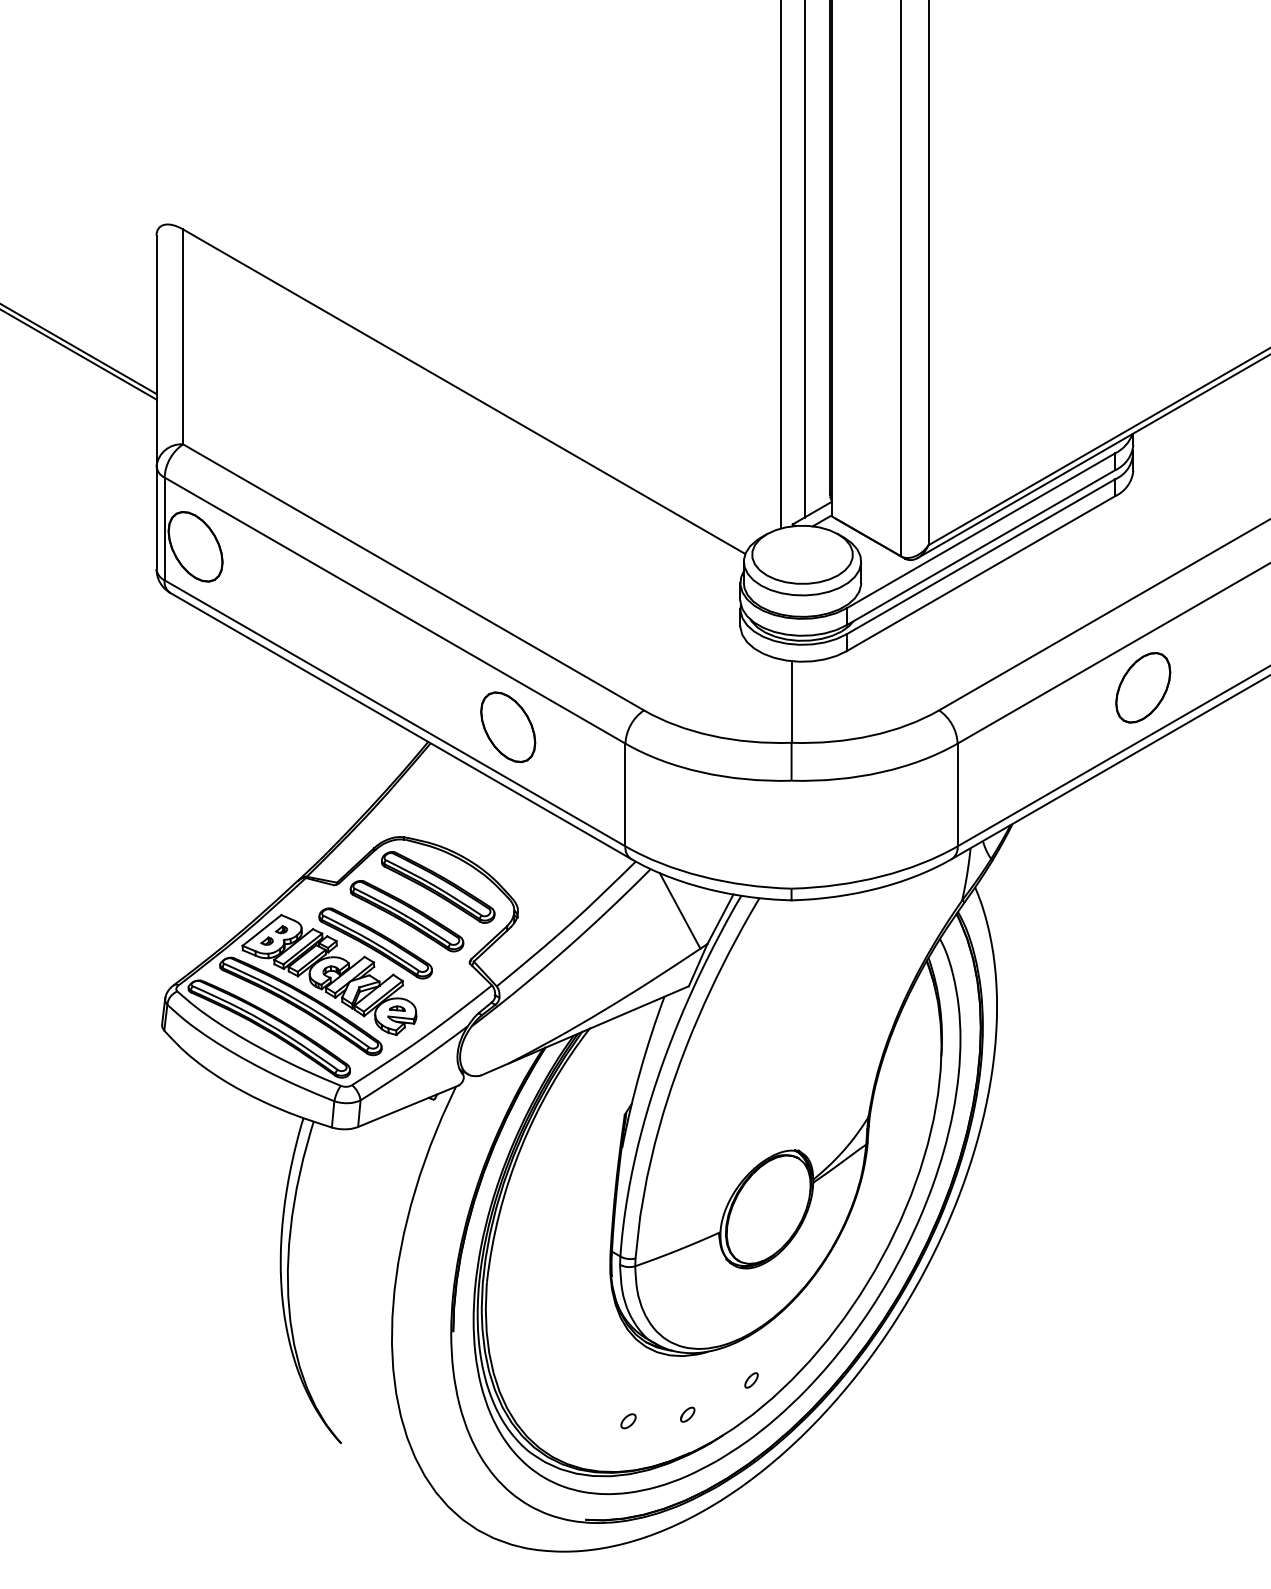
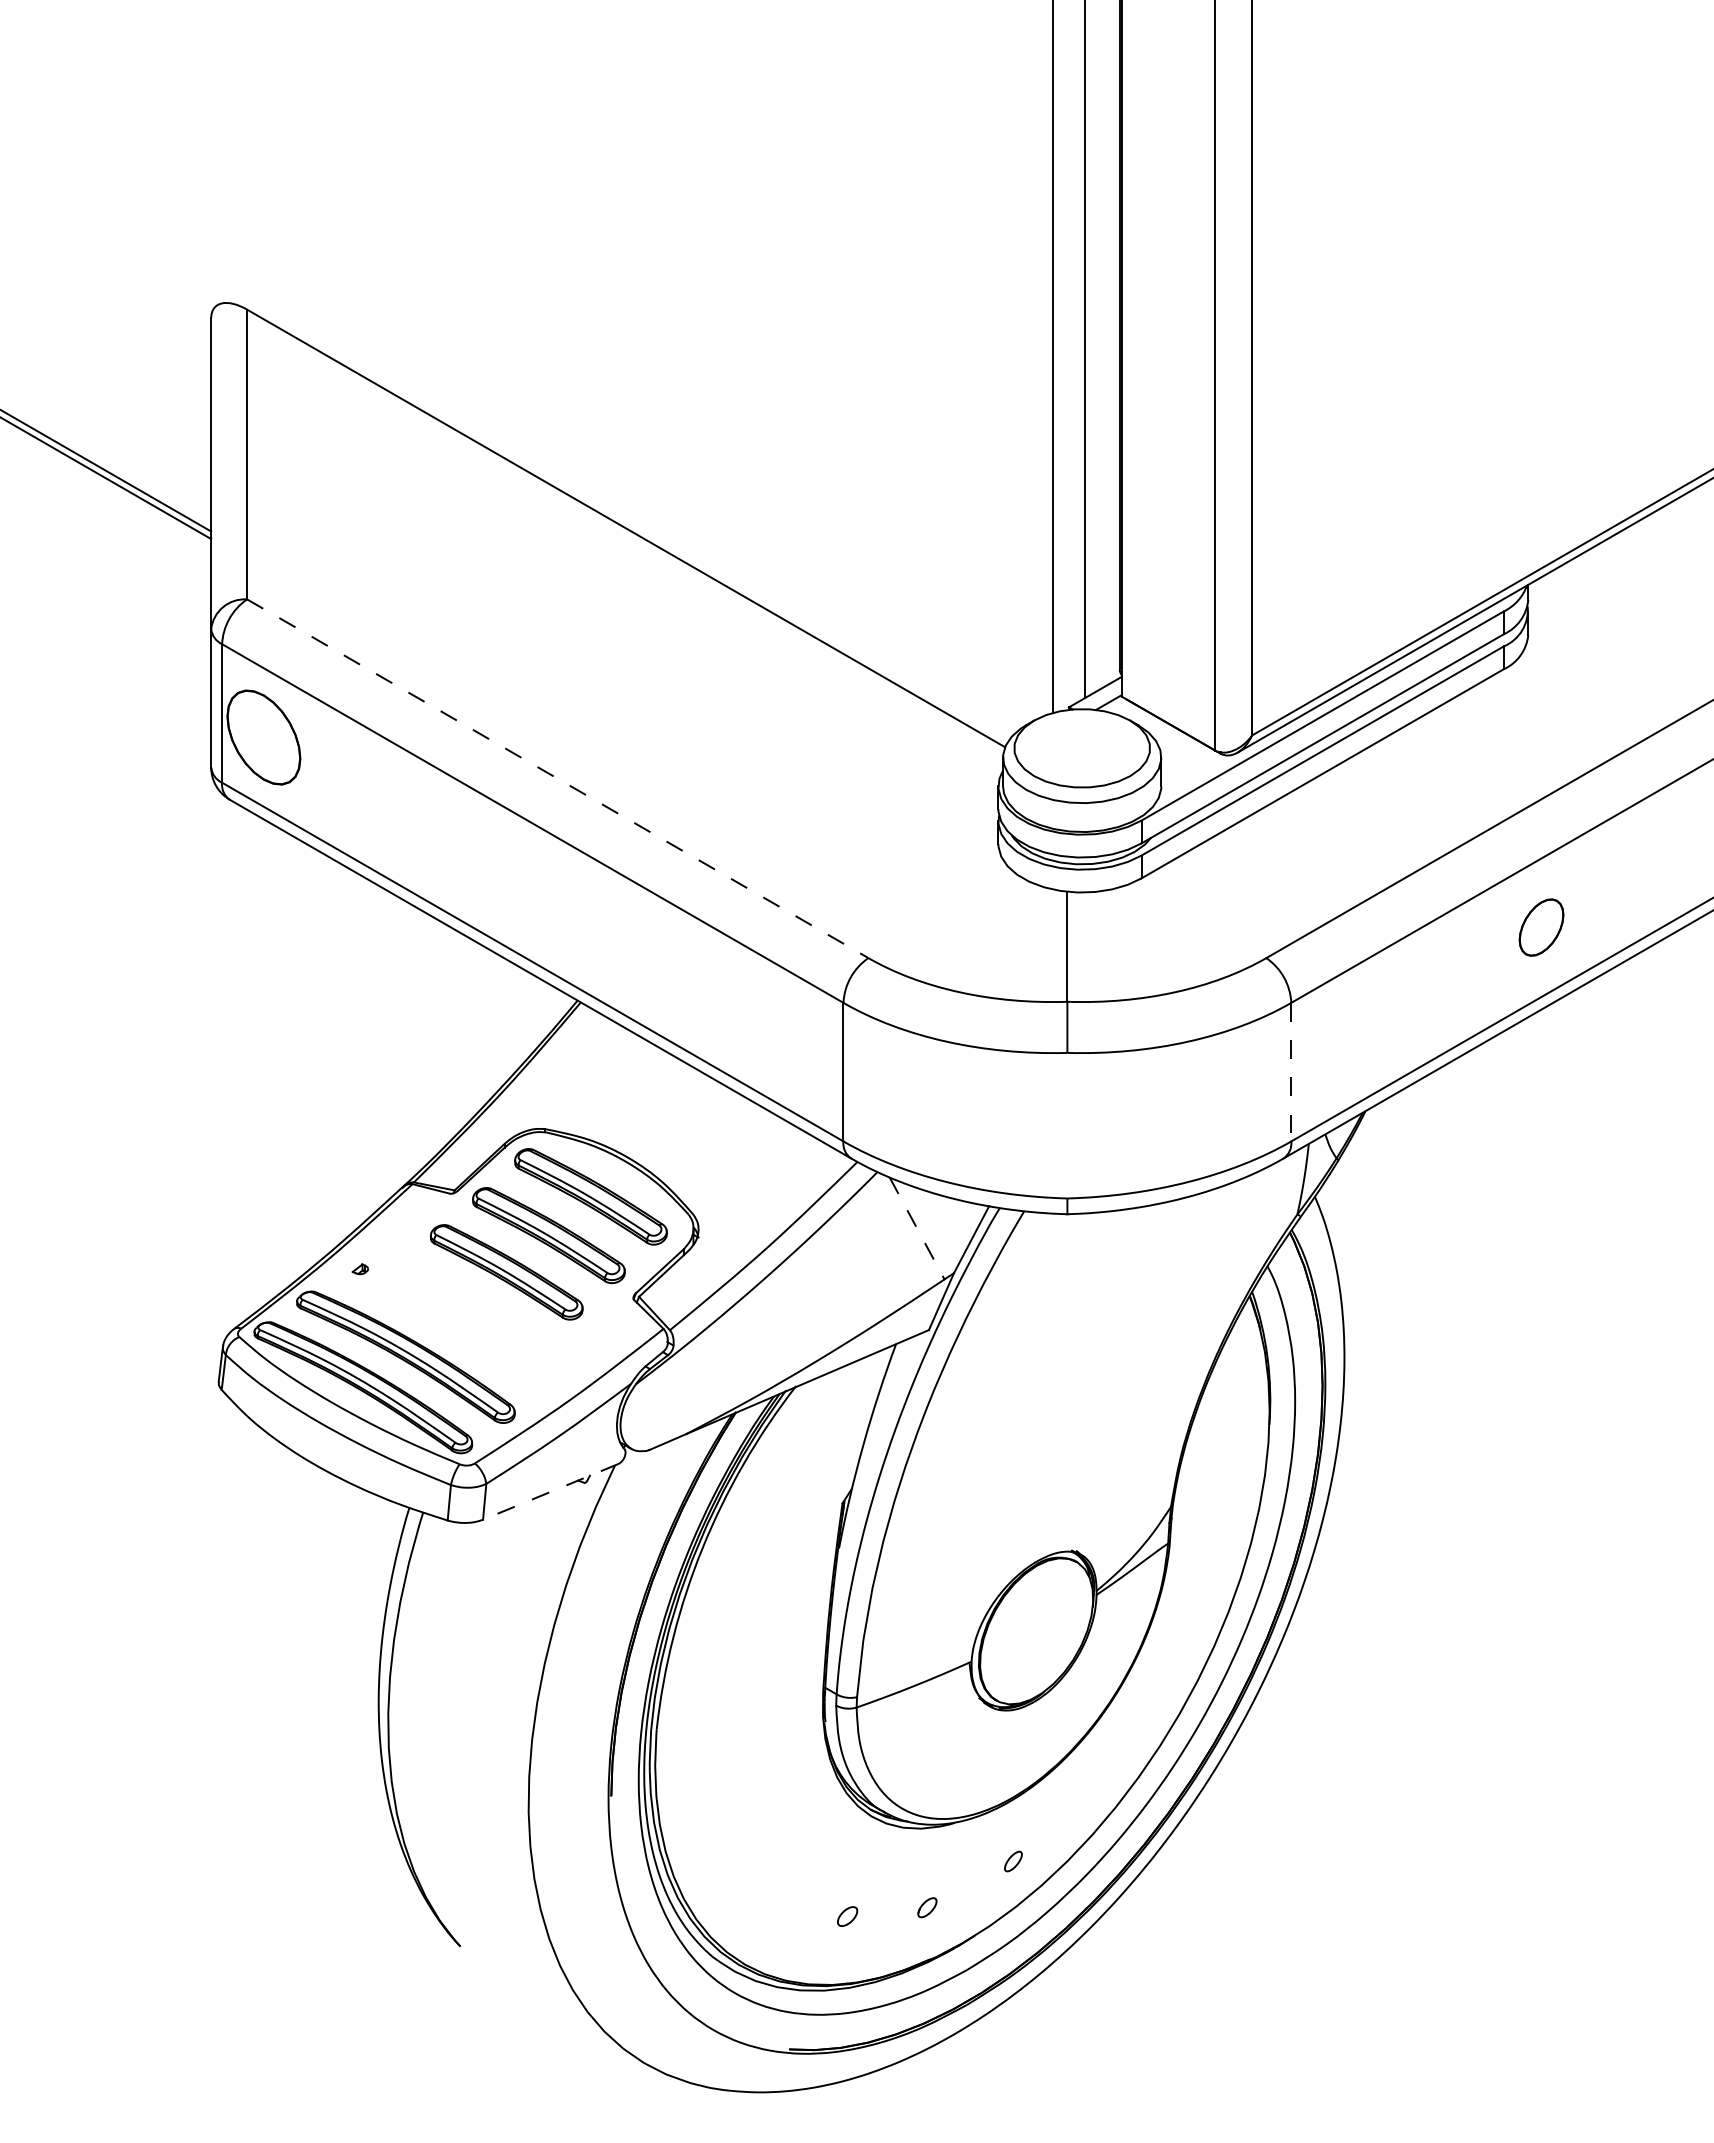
line: (413, 577) -> (557, 778), solid -> dashed
part: (1143, 687) -> (1541, 927), size x0.6
part: (508, 727) -> (685, 980), removed
line: (957, 795) -> (1291, 1072), solid -> dashed
line: (680, 910) -> (917, 1228), solid -> dashed
part: (329, 974) -> (444, 1314), removed
line: (408, 1106) -> (550, 1492), solid -> dashed

